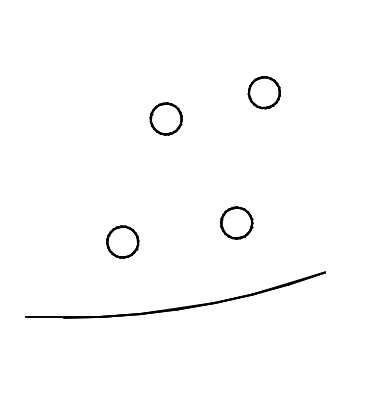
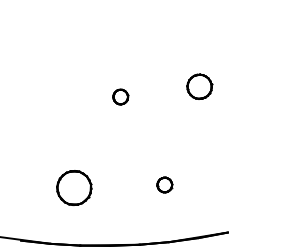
part: (165, 118) -> (120, 96), size x0.6
part: (236, 222) -> (164, 184), size x0.6
part: (122, 241) -> (74, 187), size x1.4

